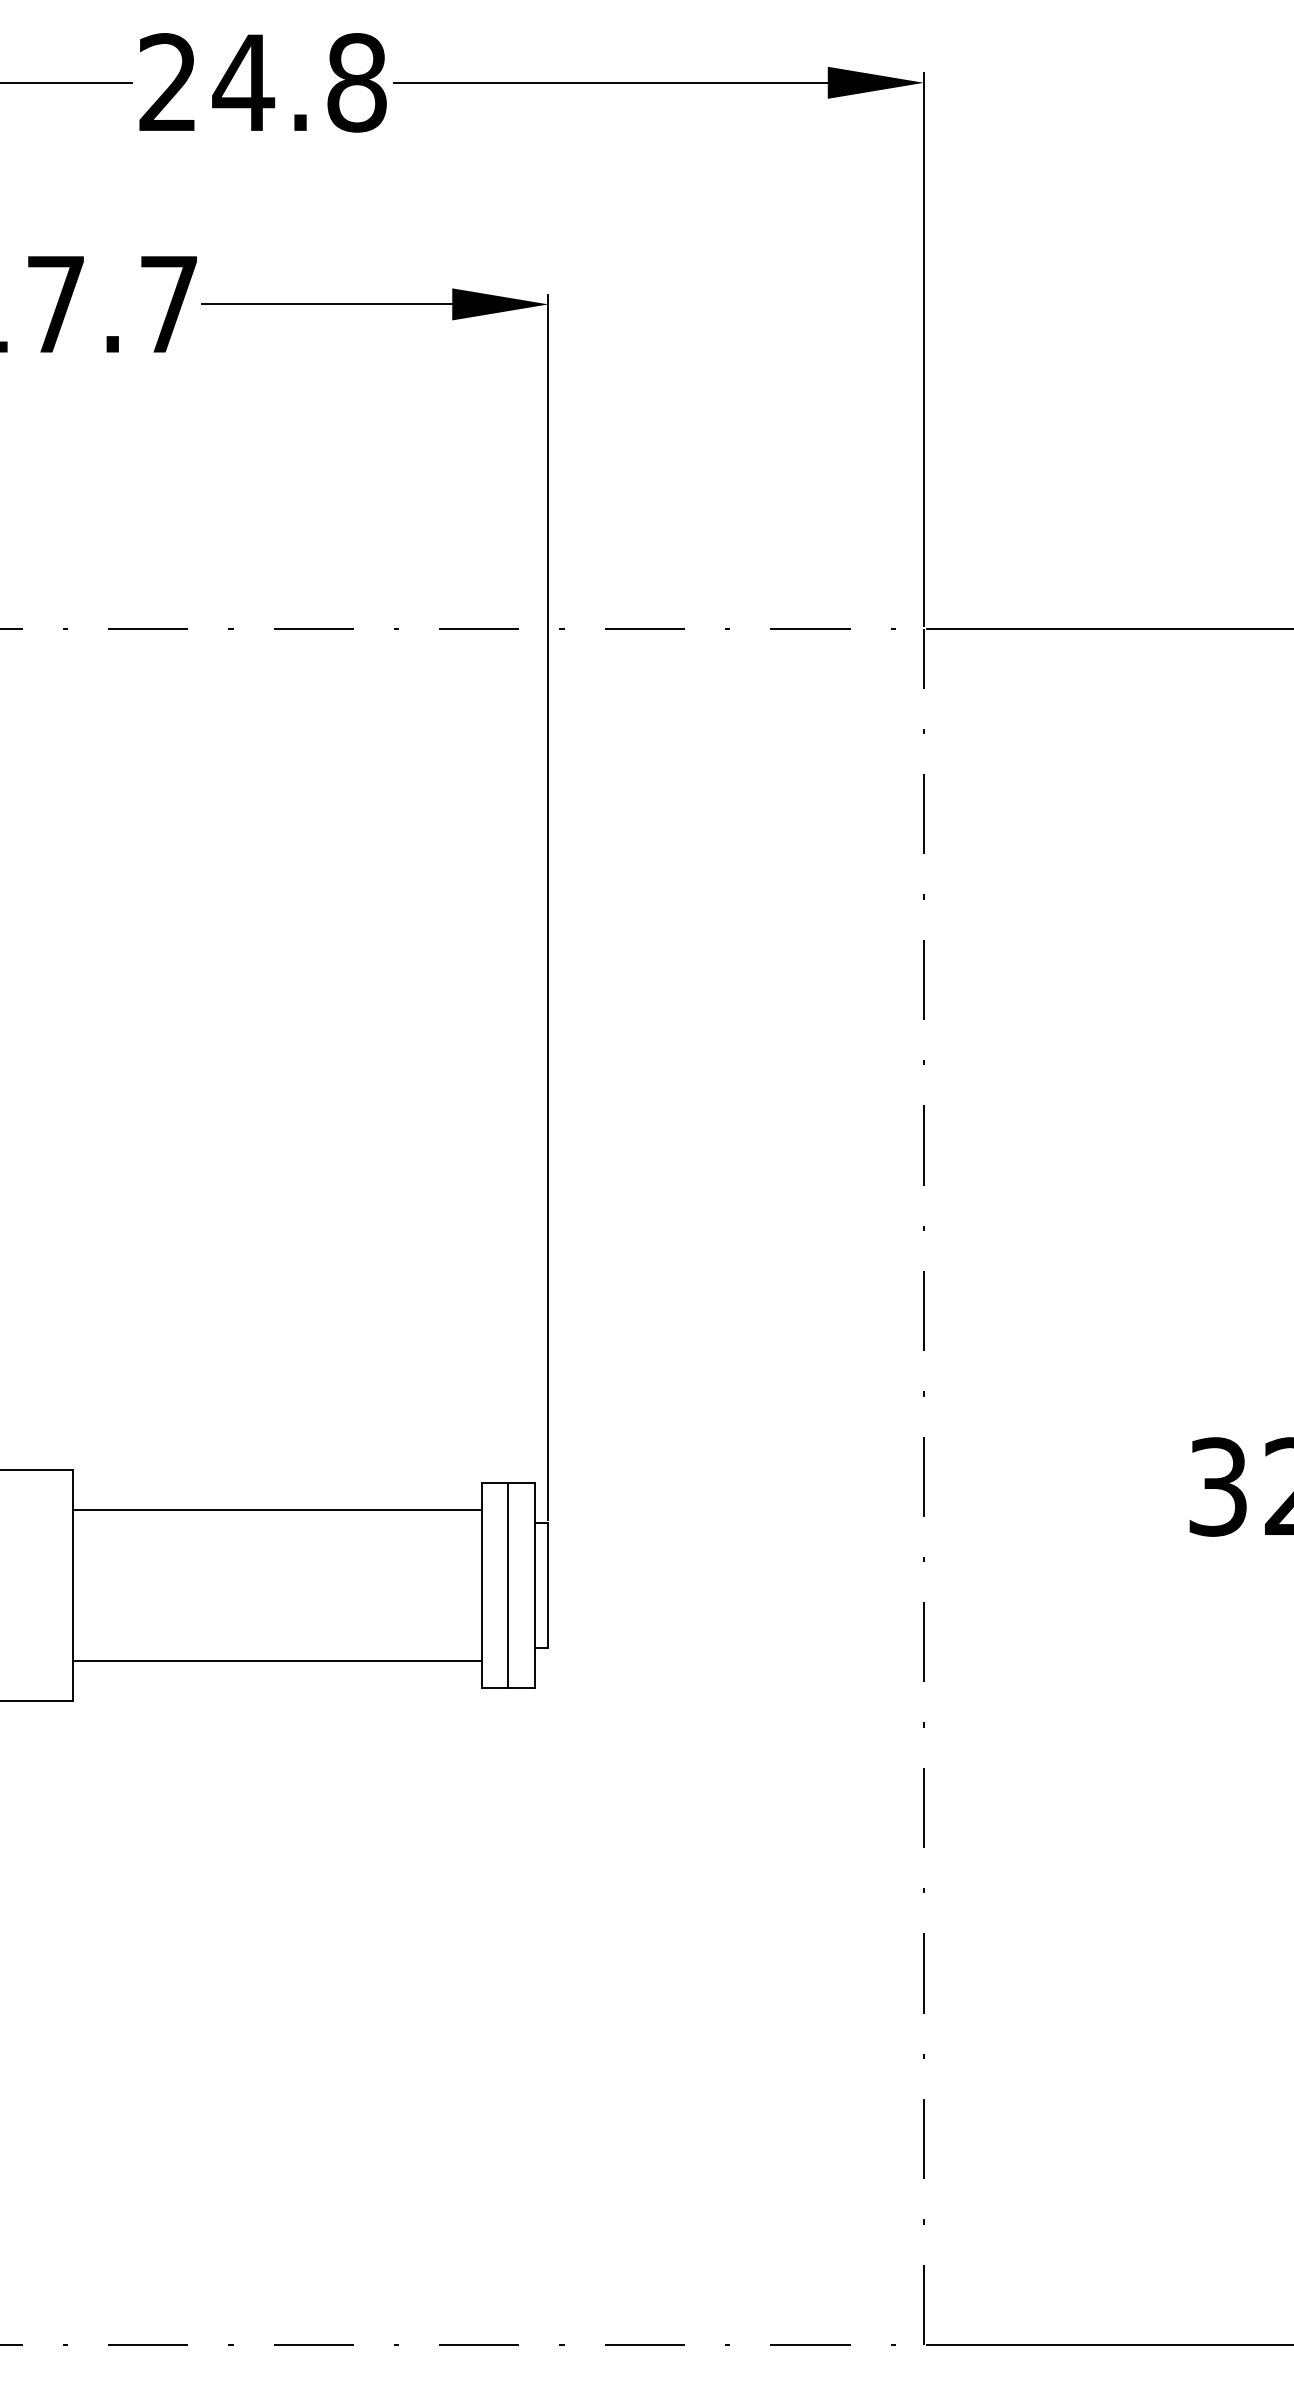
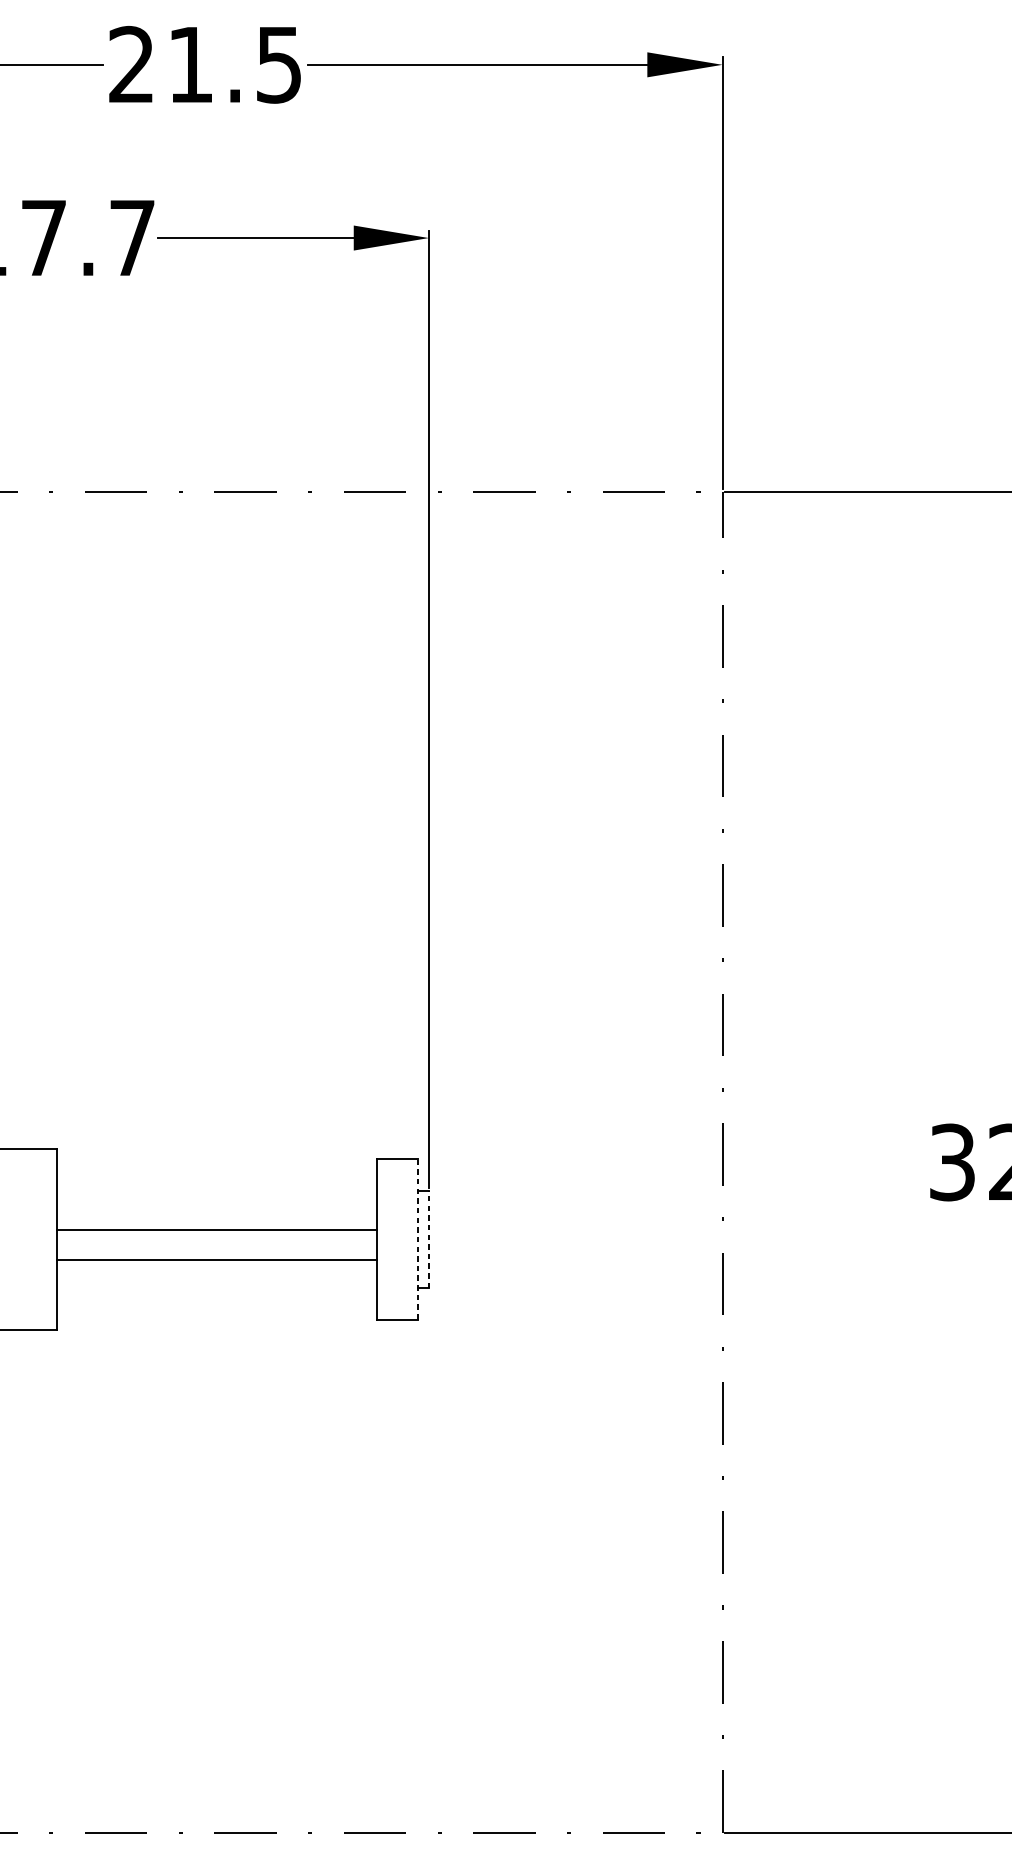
text: (299, 82) -> (234, 64), 24.8 -> 21.5
line: (276, 1509) -> (216, 1230), moved
line: (508, 1585) -> (397, 1239), removed
line: (535, 1585) -> (418, 1239), solid -> dashed
line: (548, 1585) -> (429, 1239), solid -> dashed
line: (276, 1661) -> (216, 1260), moved

